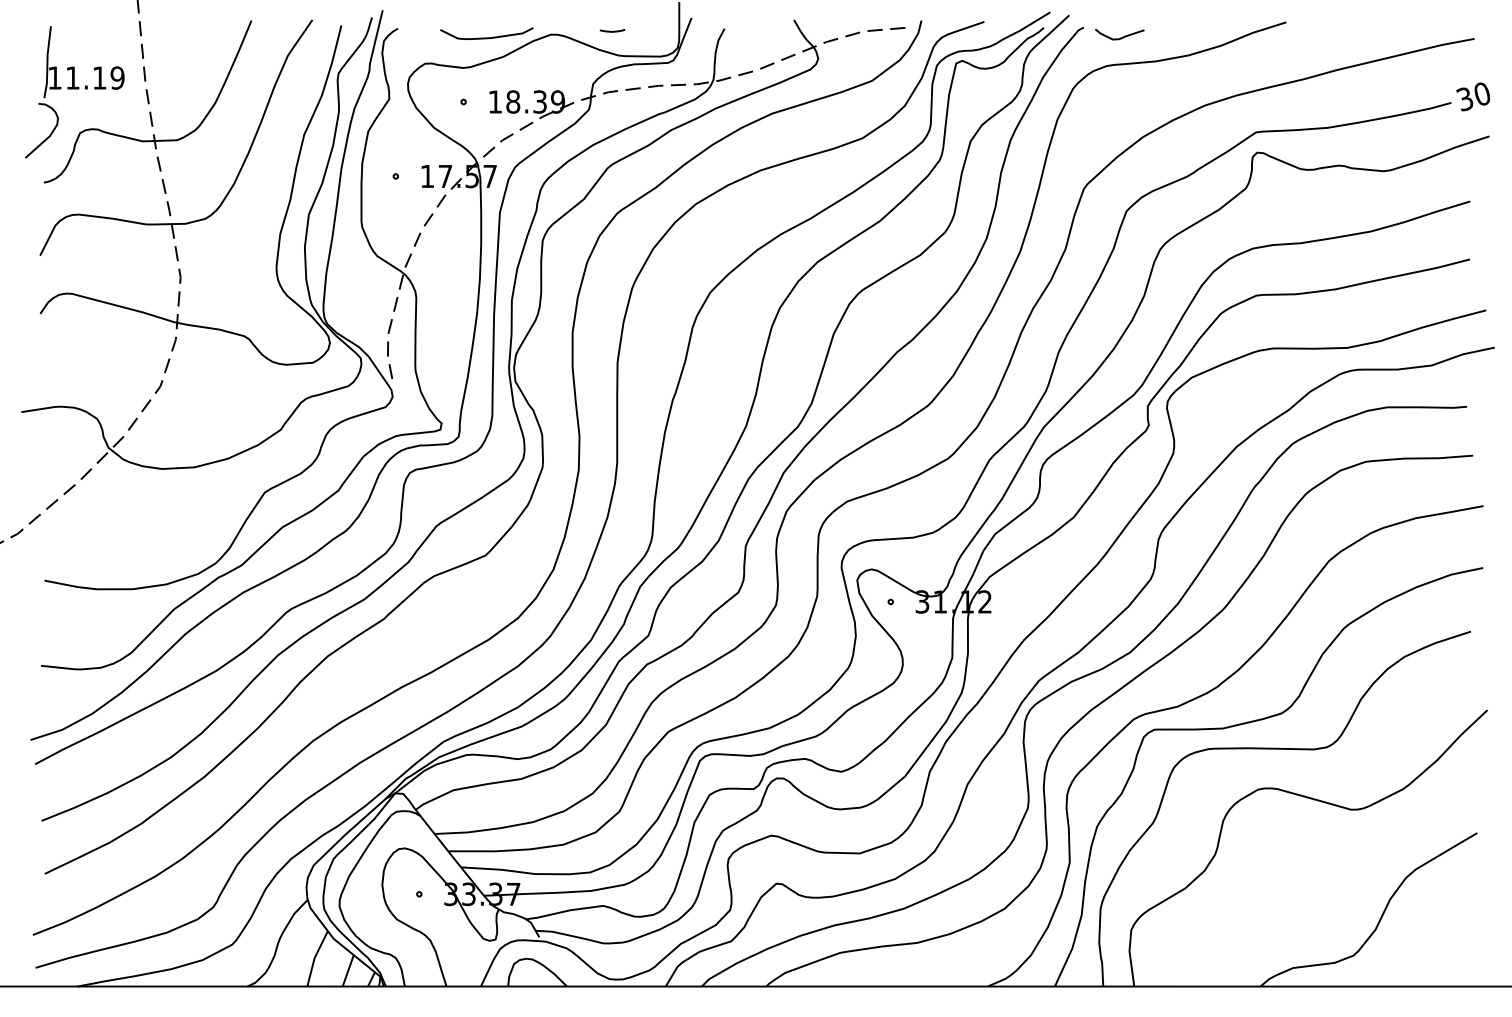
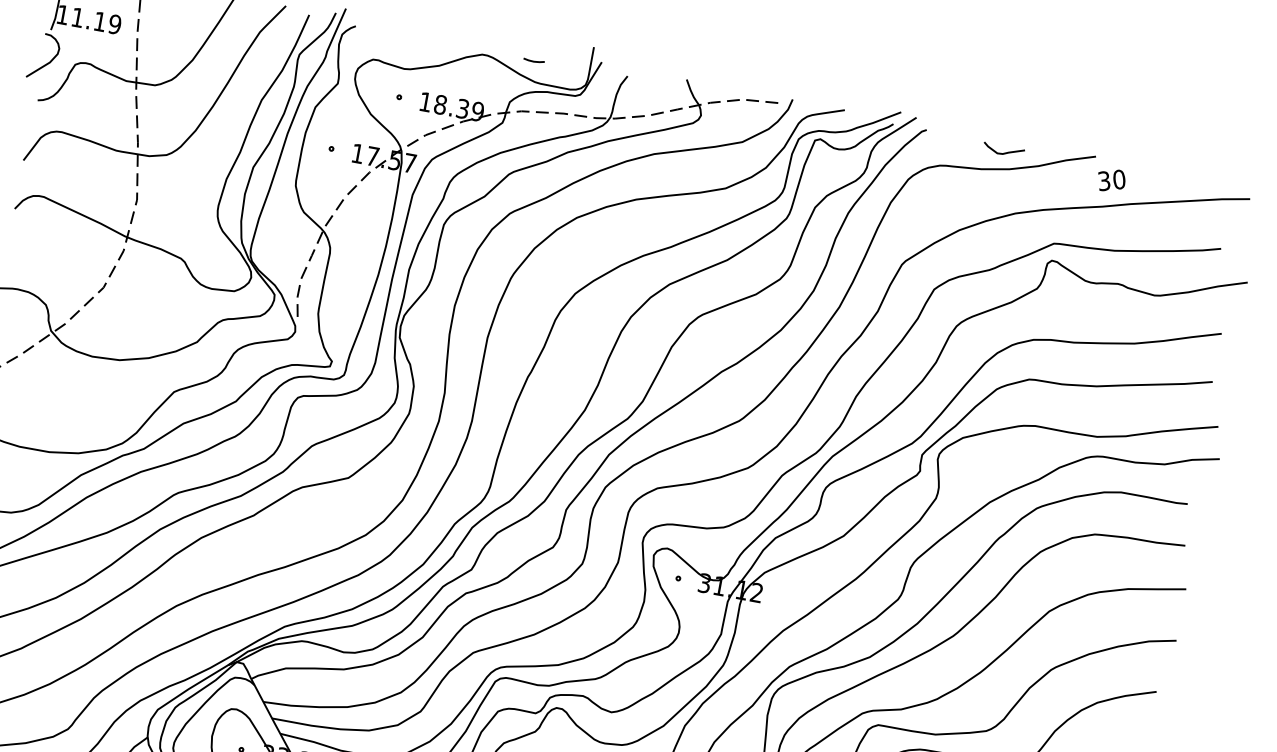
curve: (486, 37) -> (428, 47), removed
curve: (1120, 37) -> (1004, 152), moved
text: (1473, 96) -> (1111, 180), moved

